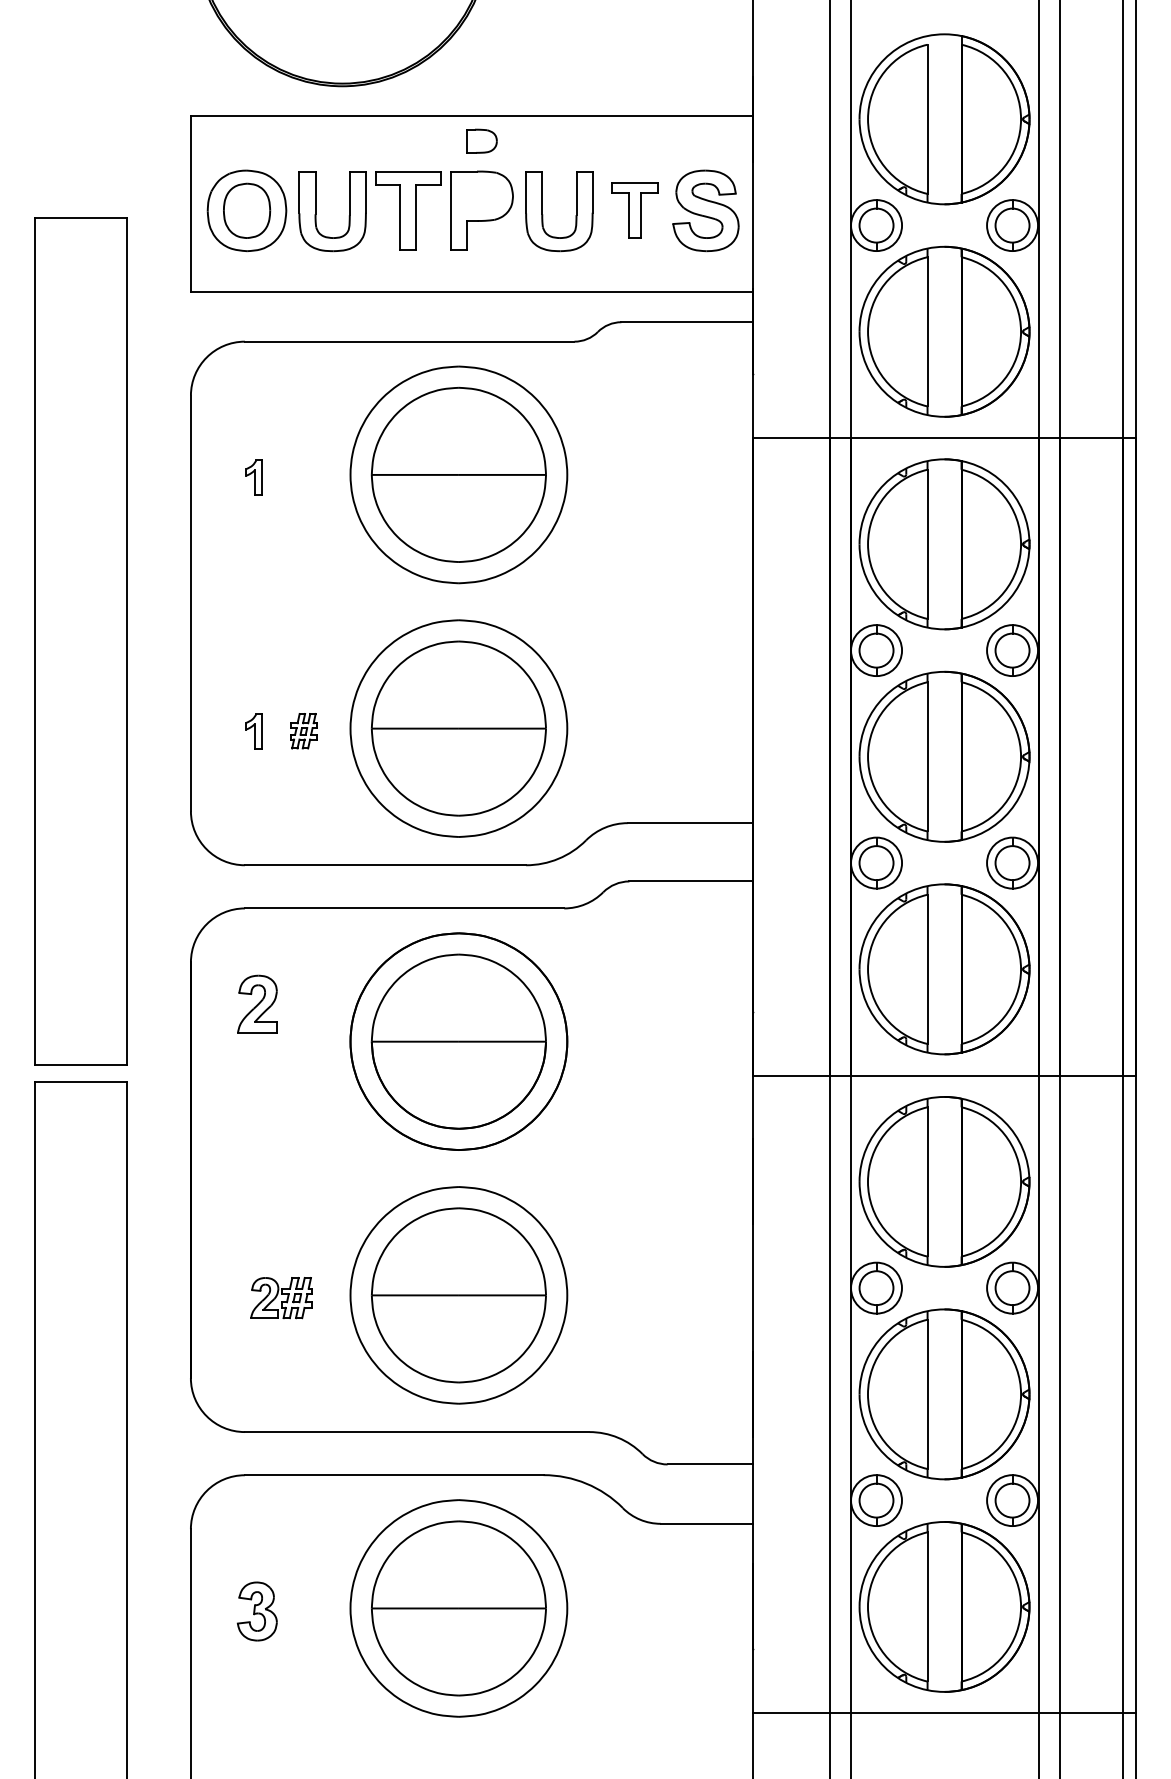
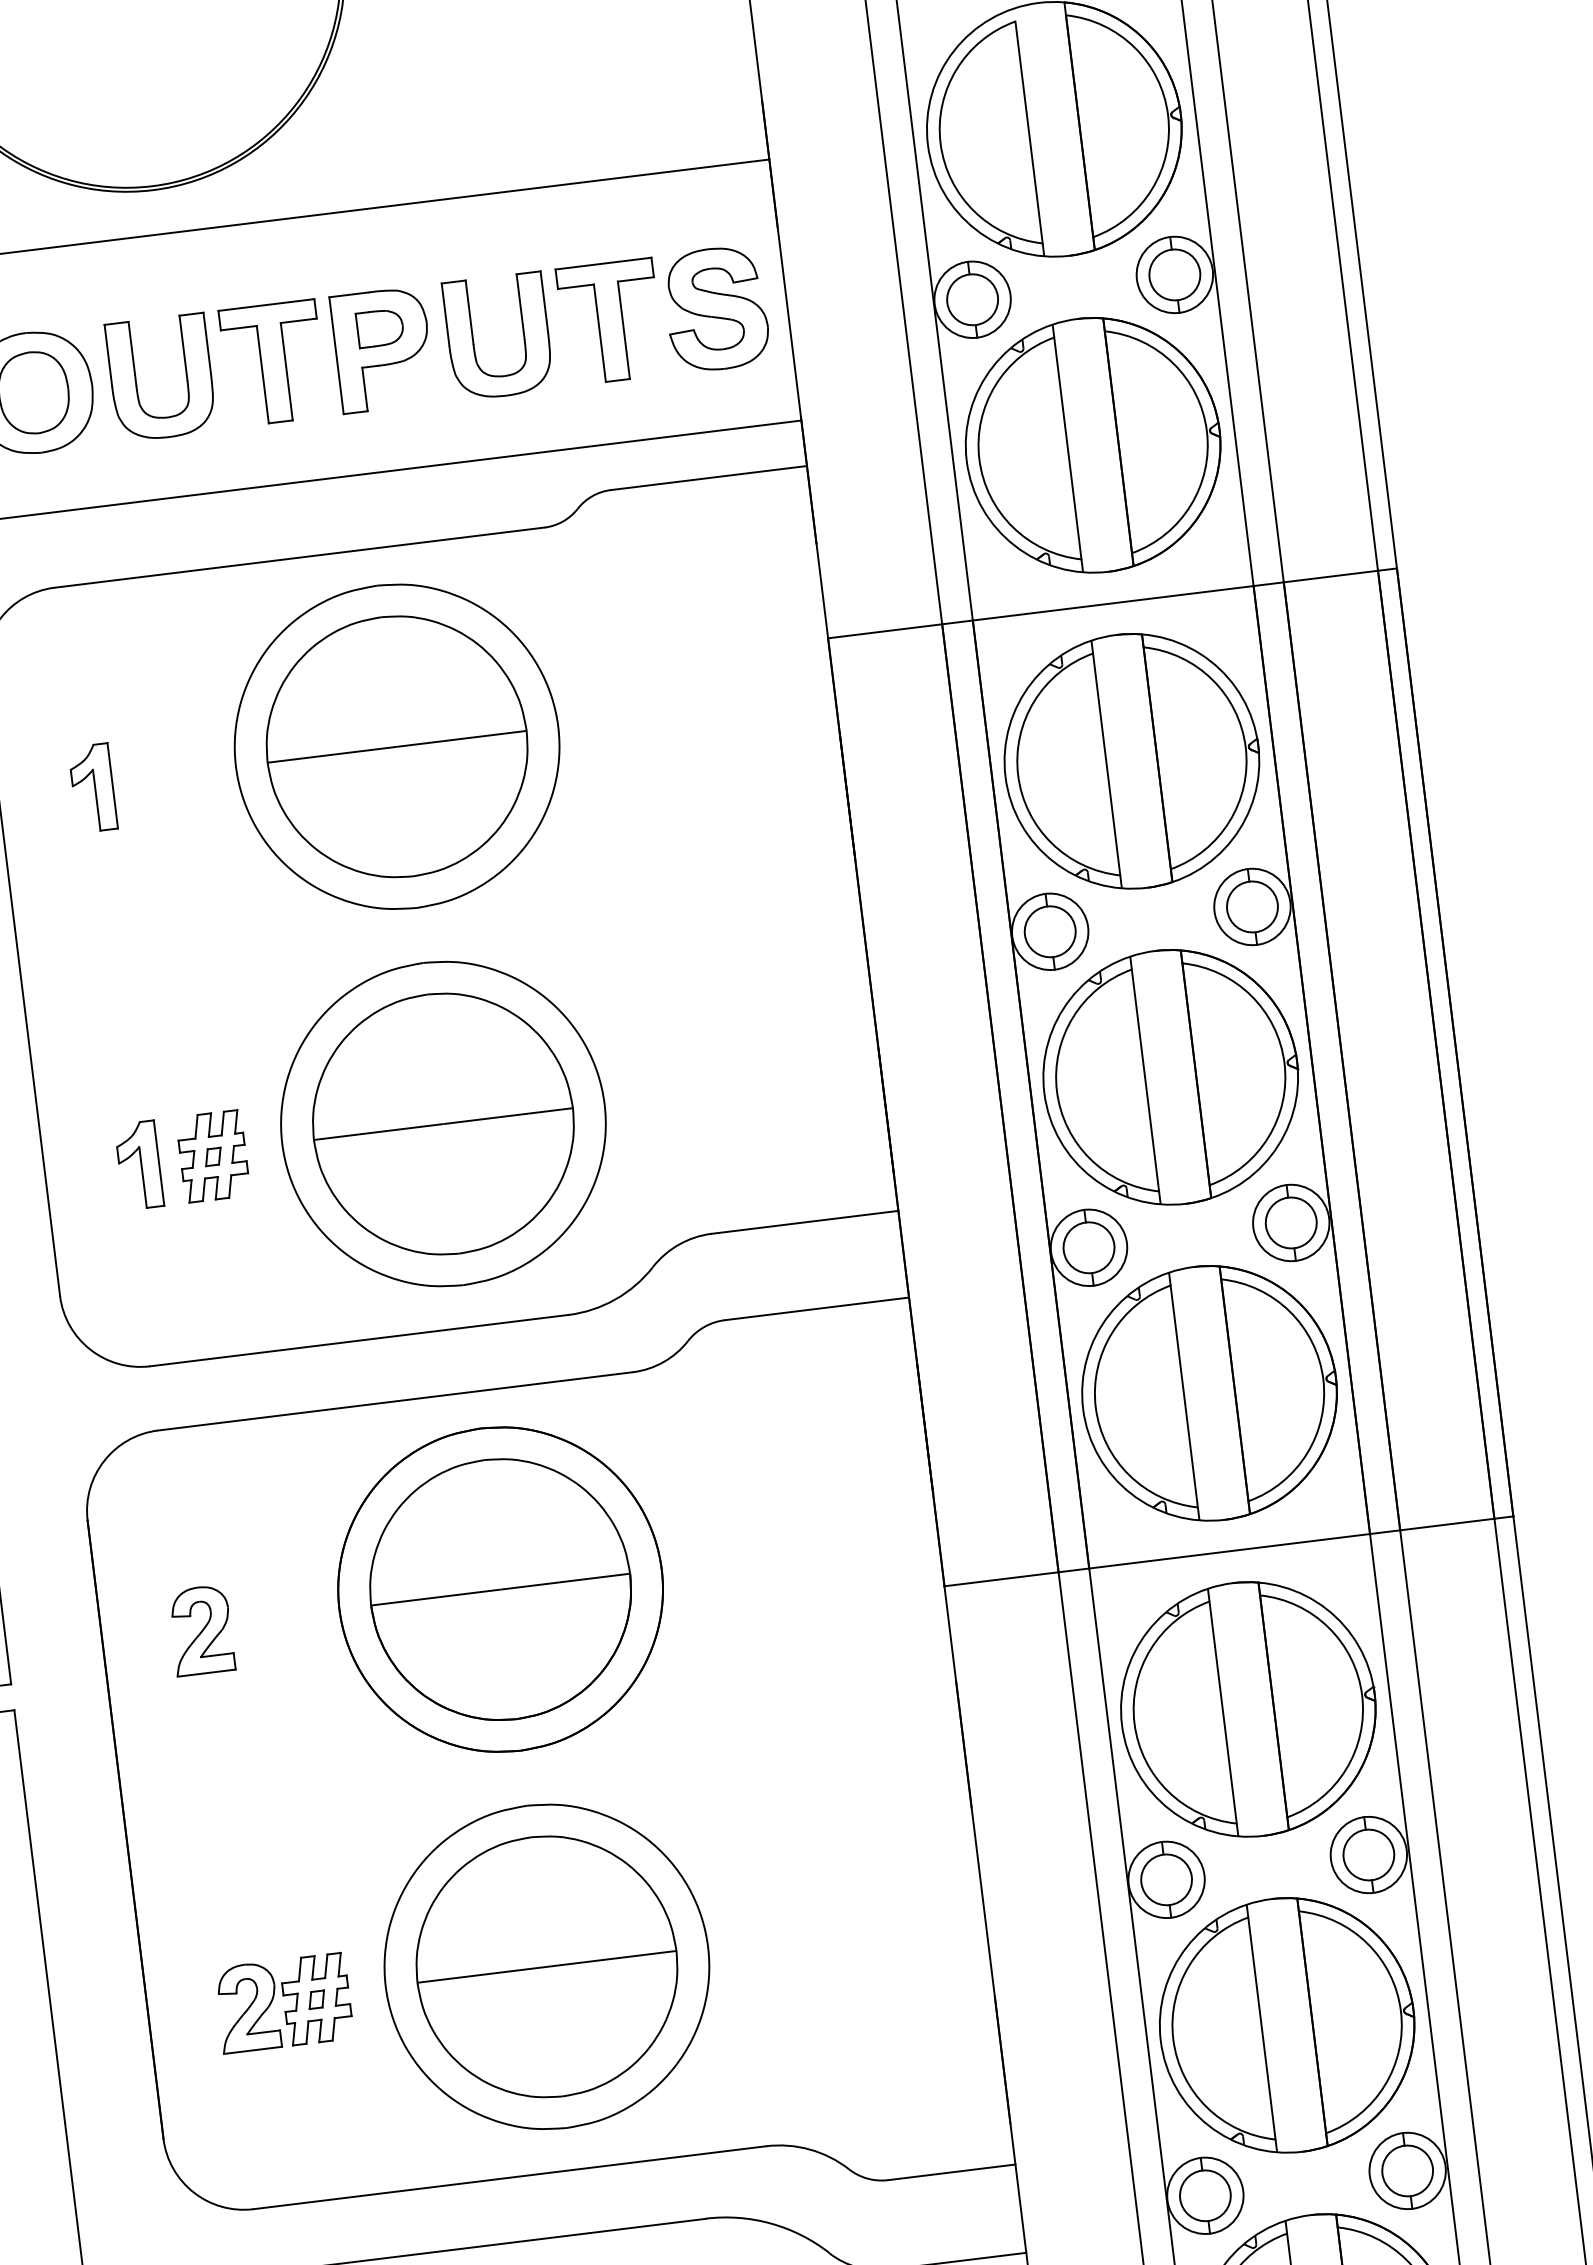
part: (481, 140) -> (379, 327), moved
part: (634, 210) -> (609, 321), size x1.43
part: (253, 477) -> (92, 788), size x1.67
part: (303, 730) -> (212, 1155), size x1.67
part: (253, 731) -> (138, 1165), size x1.67
part: (257, 1003) -> (201, 1629), moved
part: (281, 1297) -> (283, 2002), size x1.43

